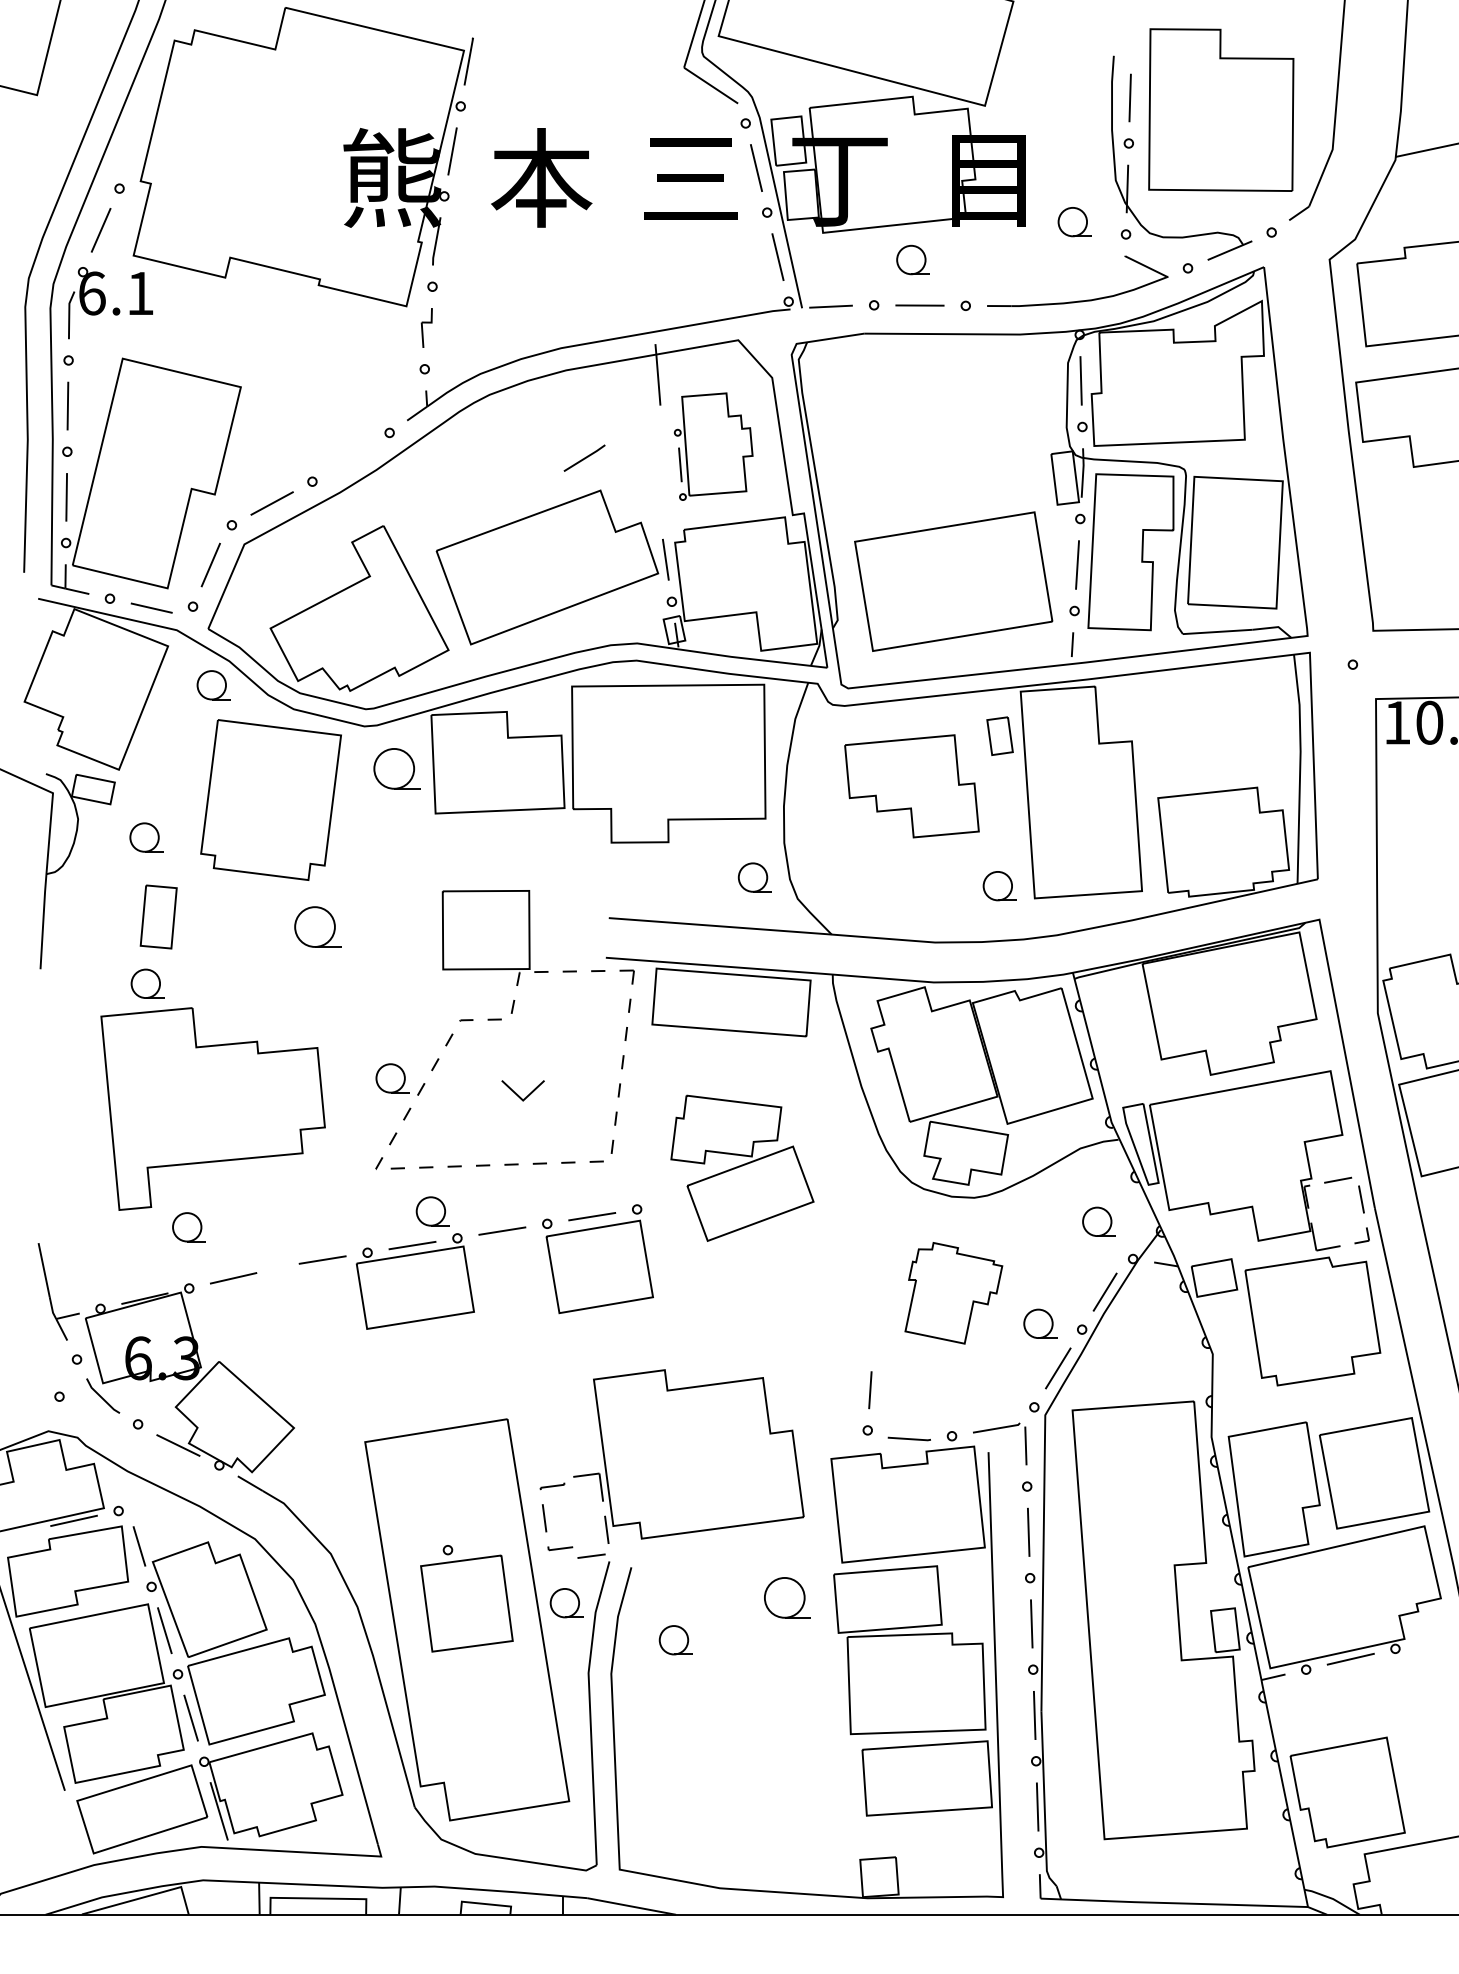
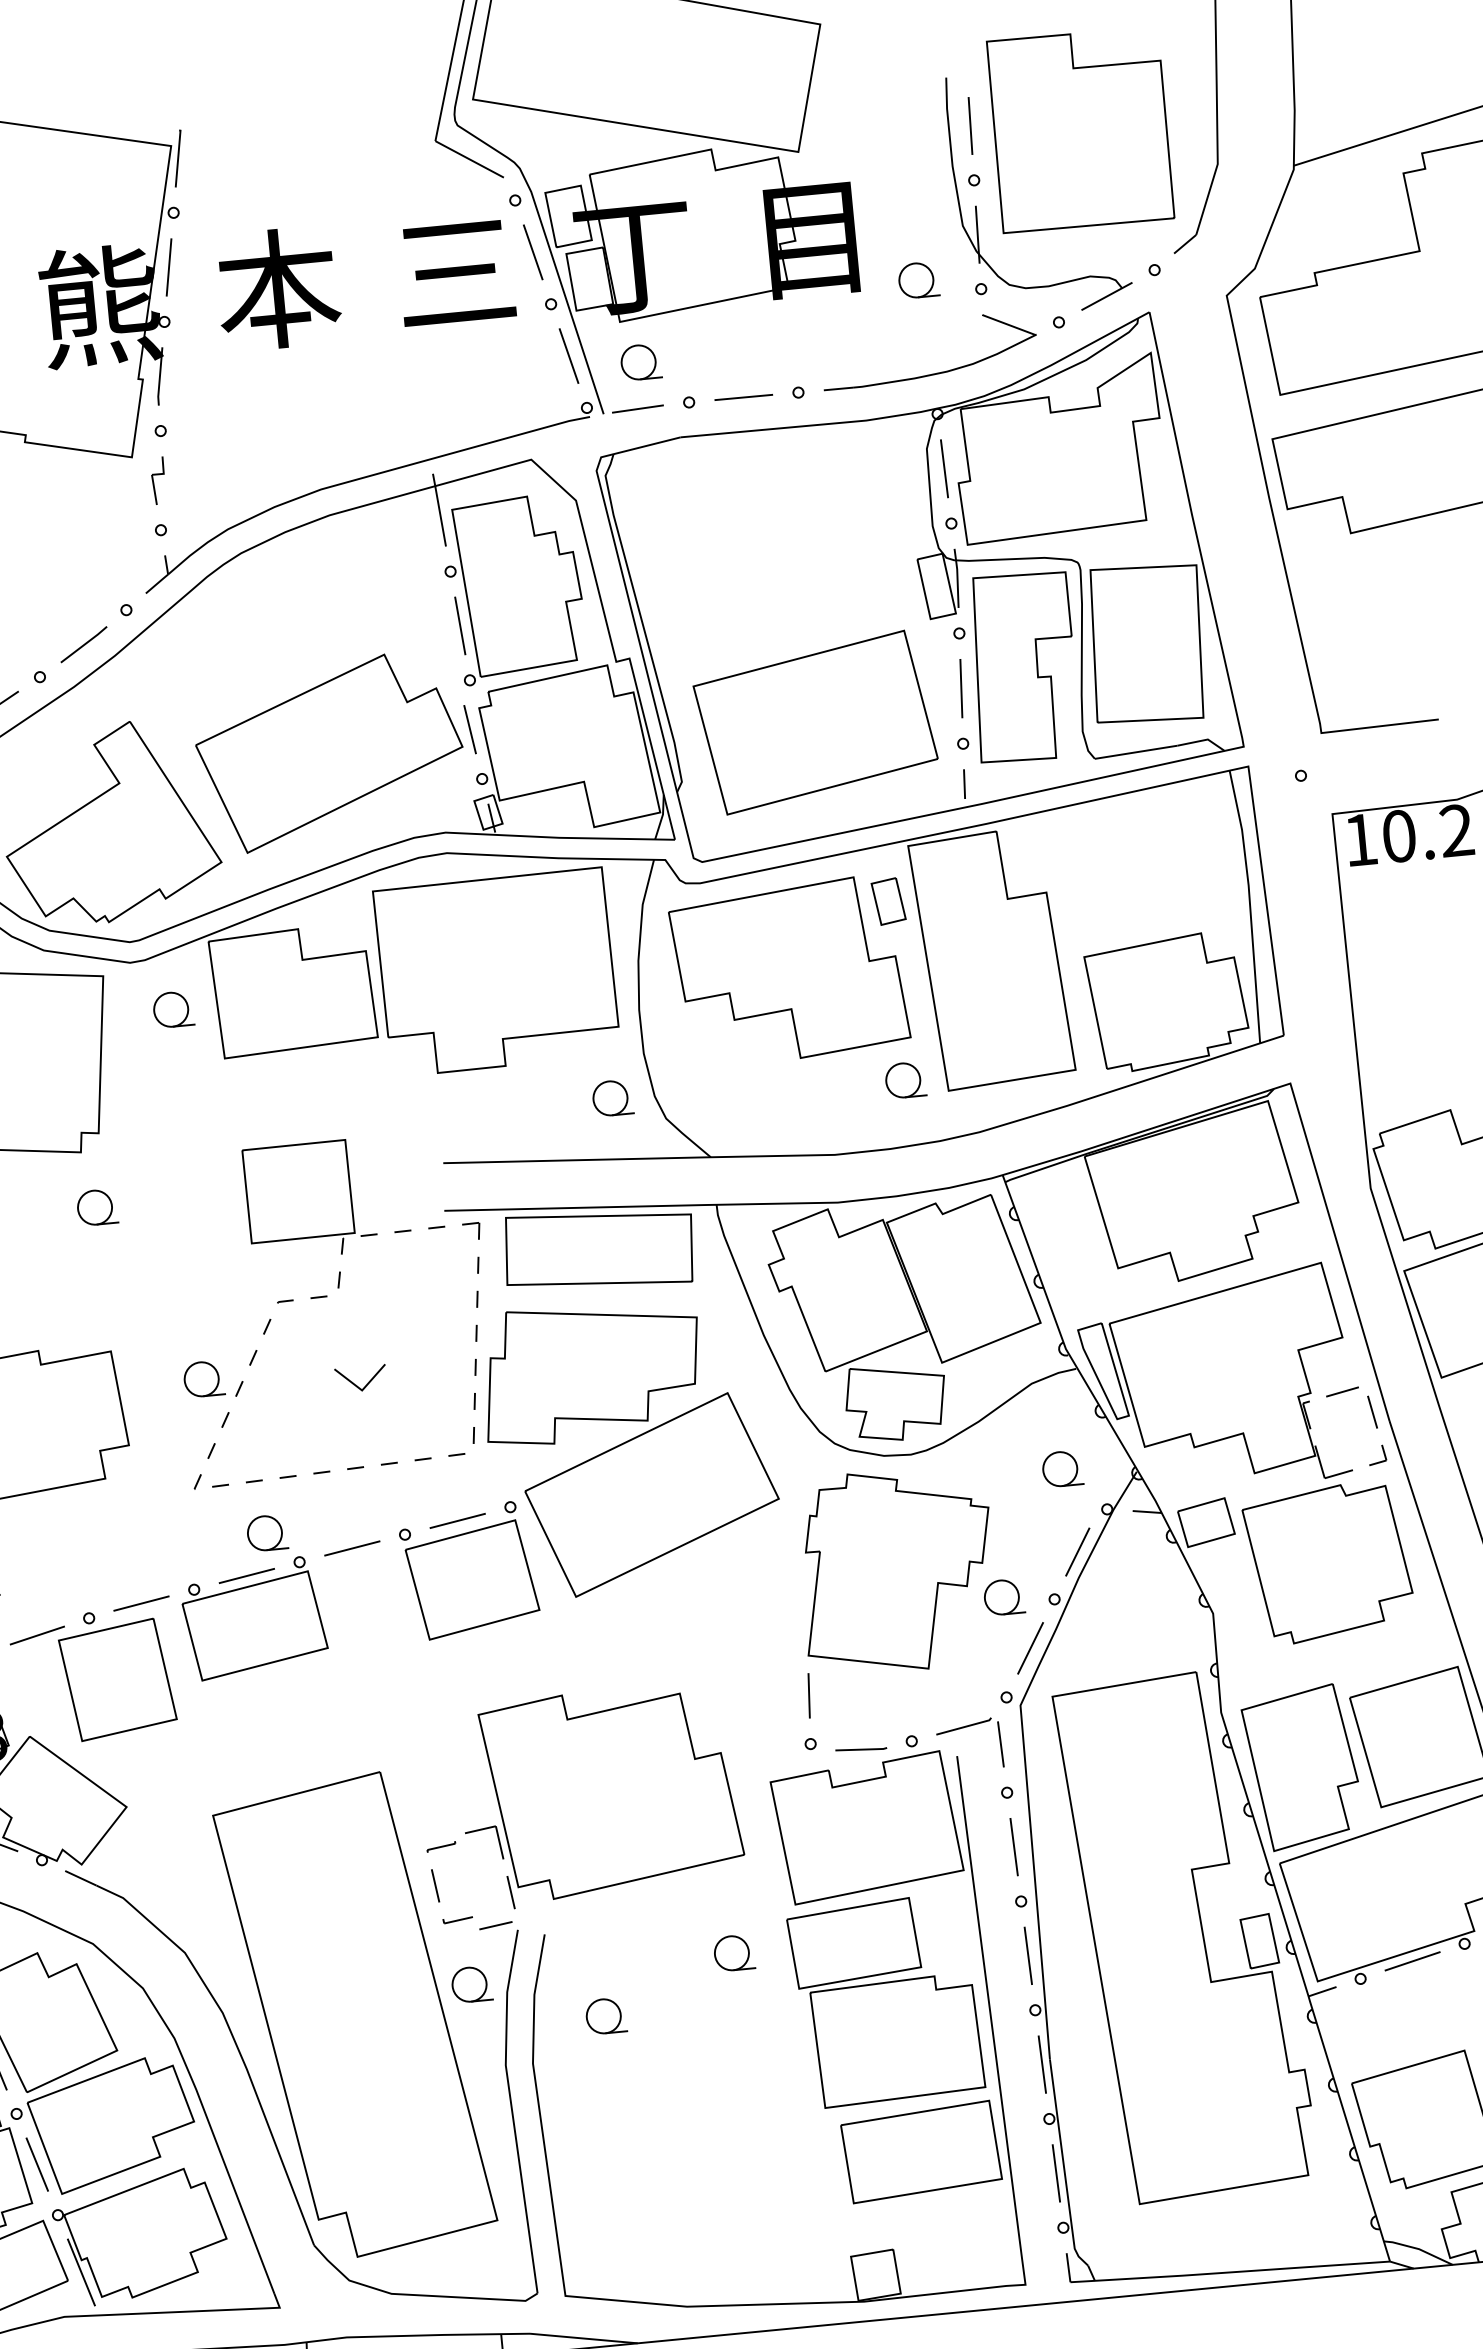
part: (912, 259) -> (639, 361), moved
part: (713, 446) -> (513, 589), size x1.43
line: (584, 457) -> (83, 643), moved
part: (396, 768) -> (173, 1009), size x0.71
part: (911, 786) -> (788, 971), size x1.43
part: (317, 927) -> (97, 1207), size x0.71
part: (742, 1168) -> (631, 1446), size x1.67
part: (953, 1293) -> (897, 1571), size x1.67
part: (466, 1598) -> (116, 1673), moved
part: (787, 1598) -> (734, 1953), size x0.71

